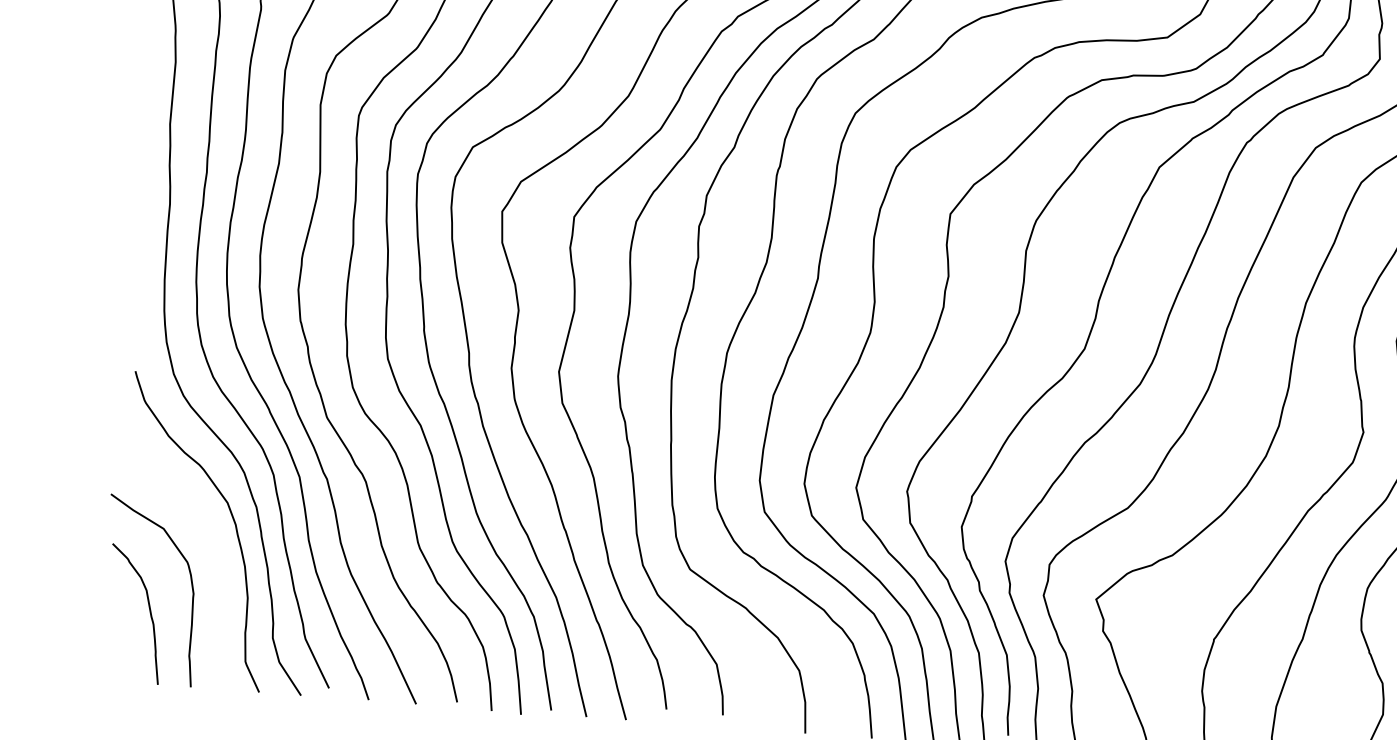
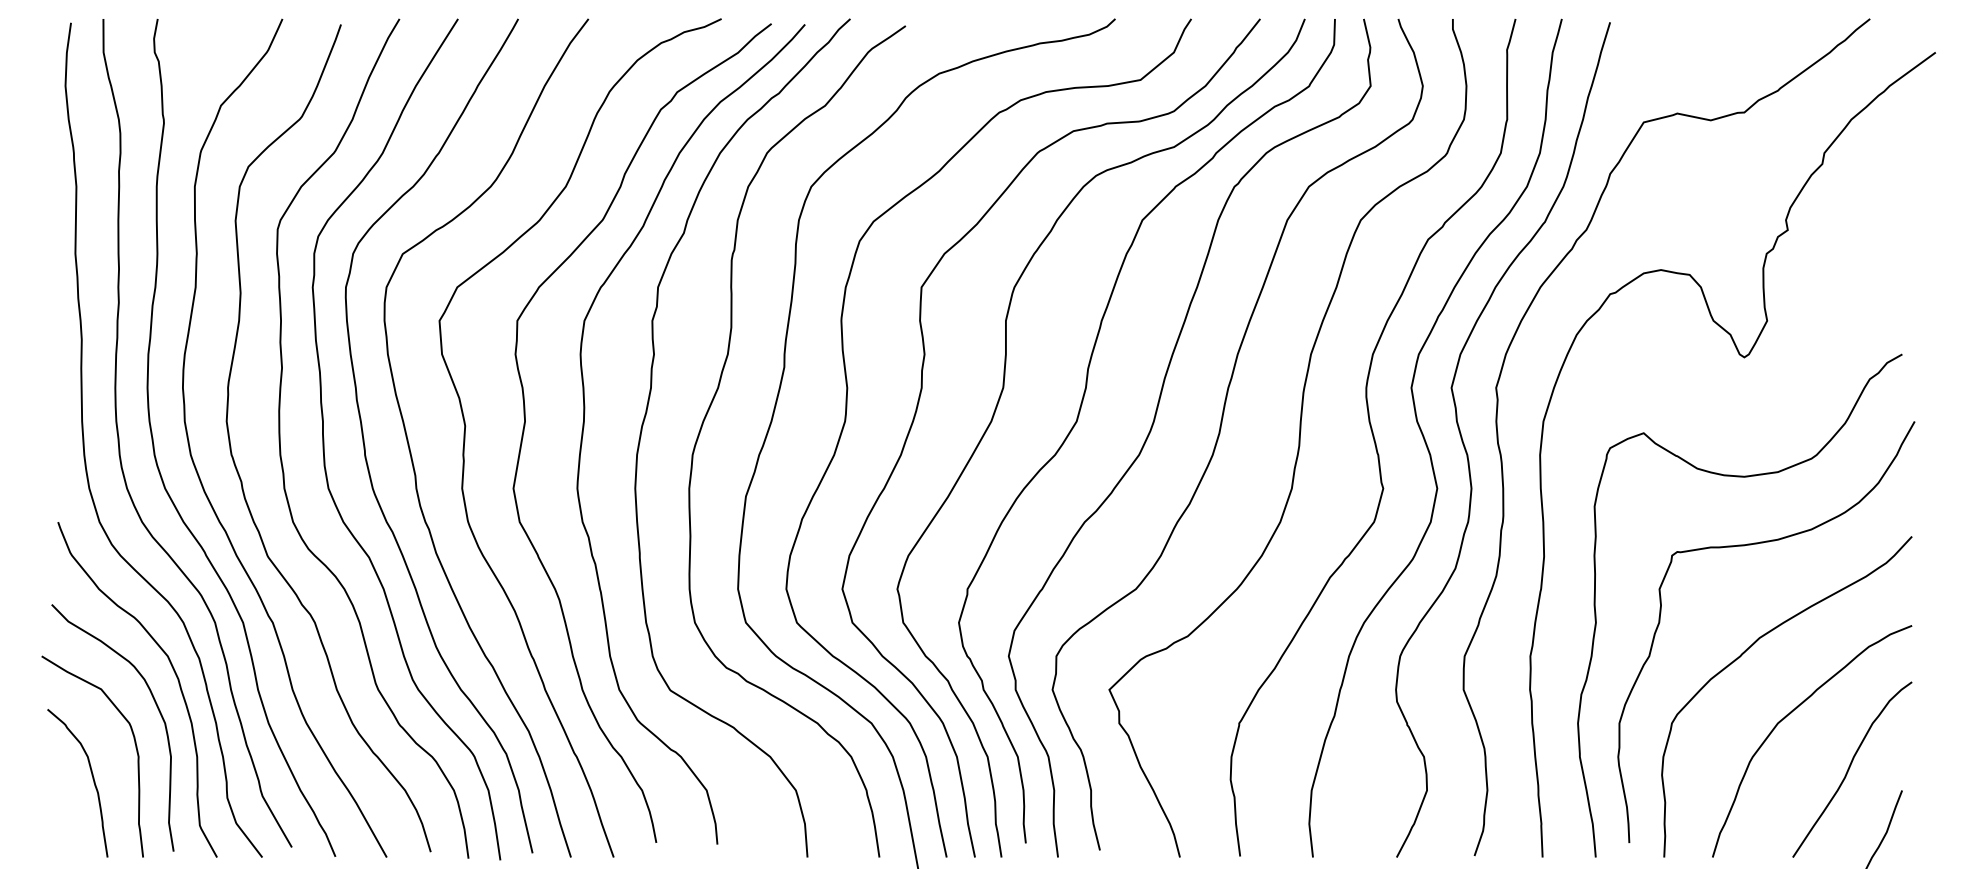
curve: (214, 551) -> (157, 709), added

